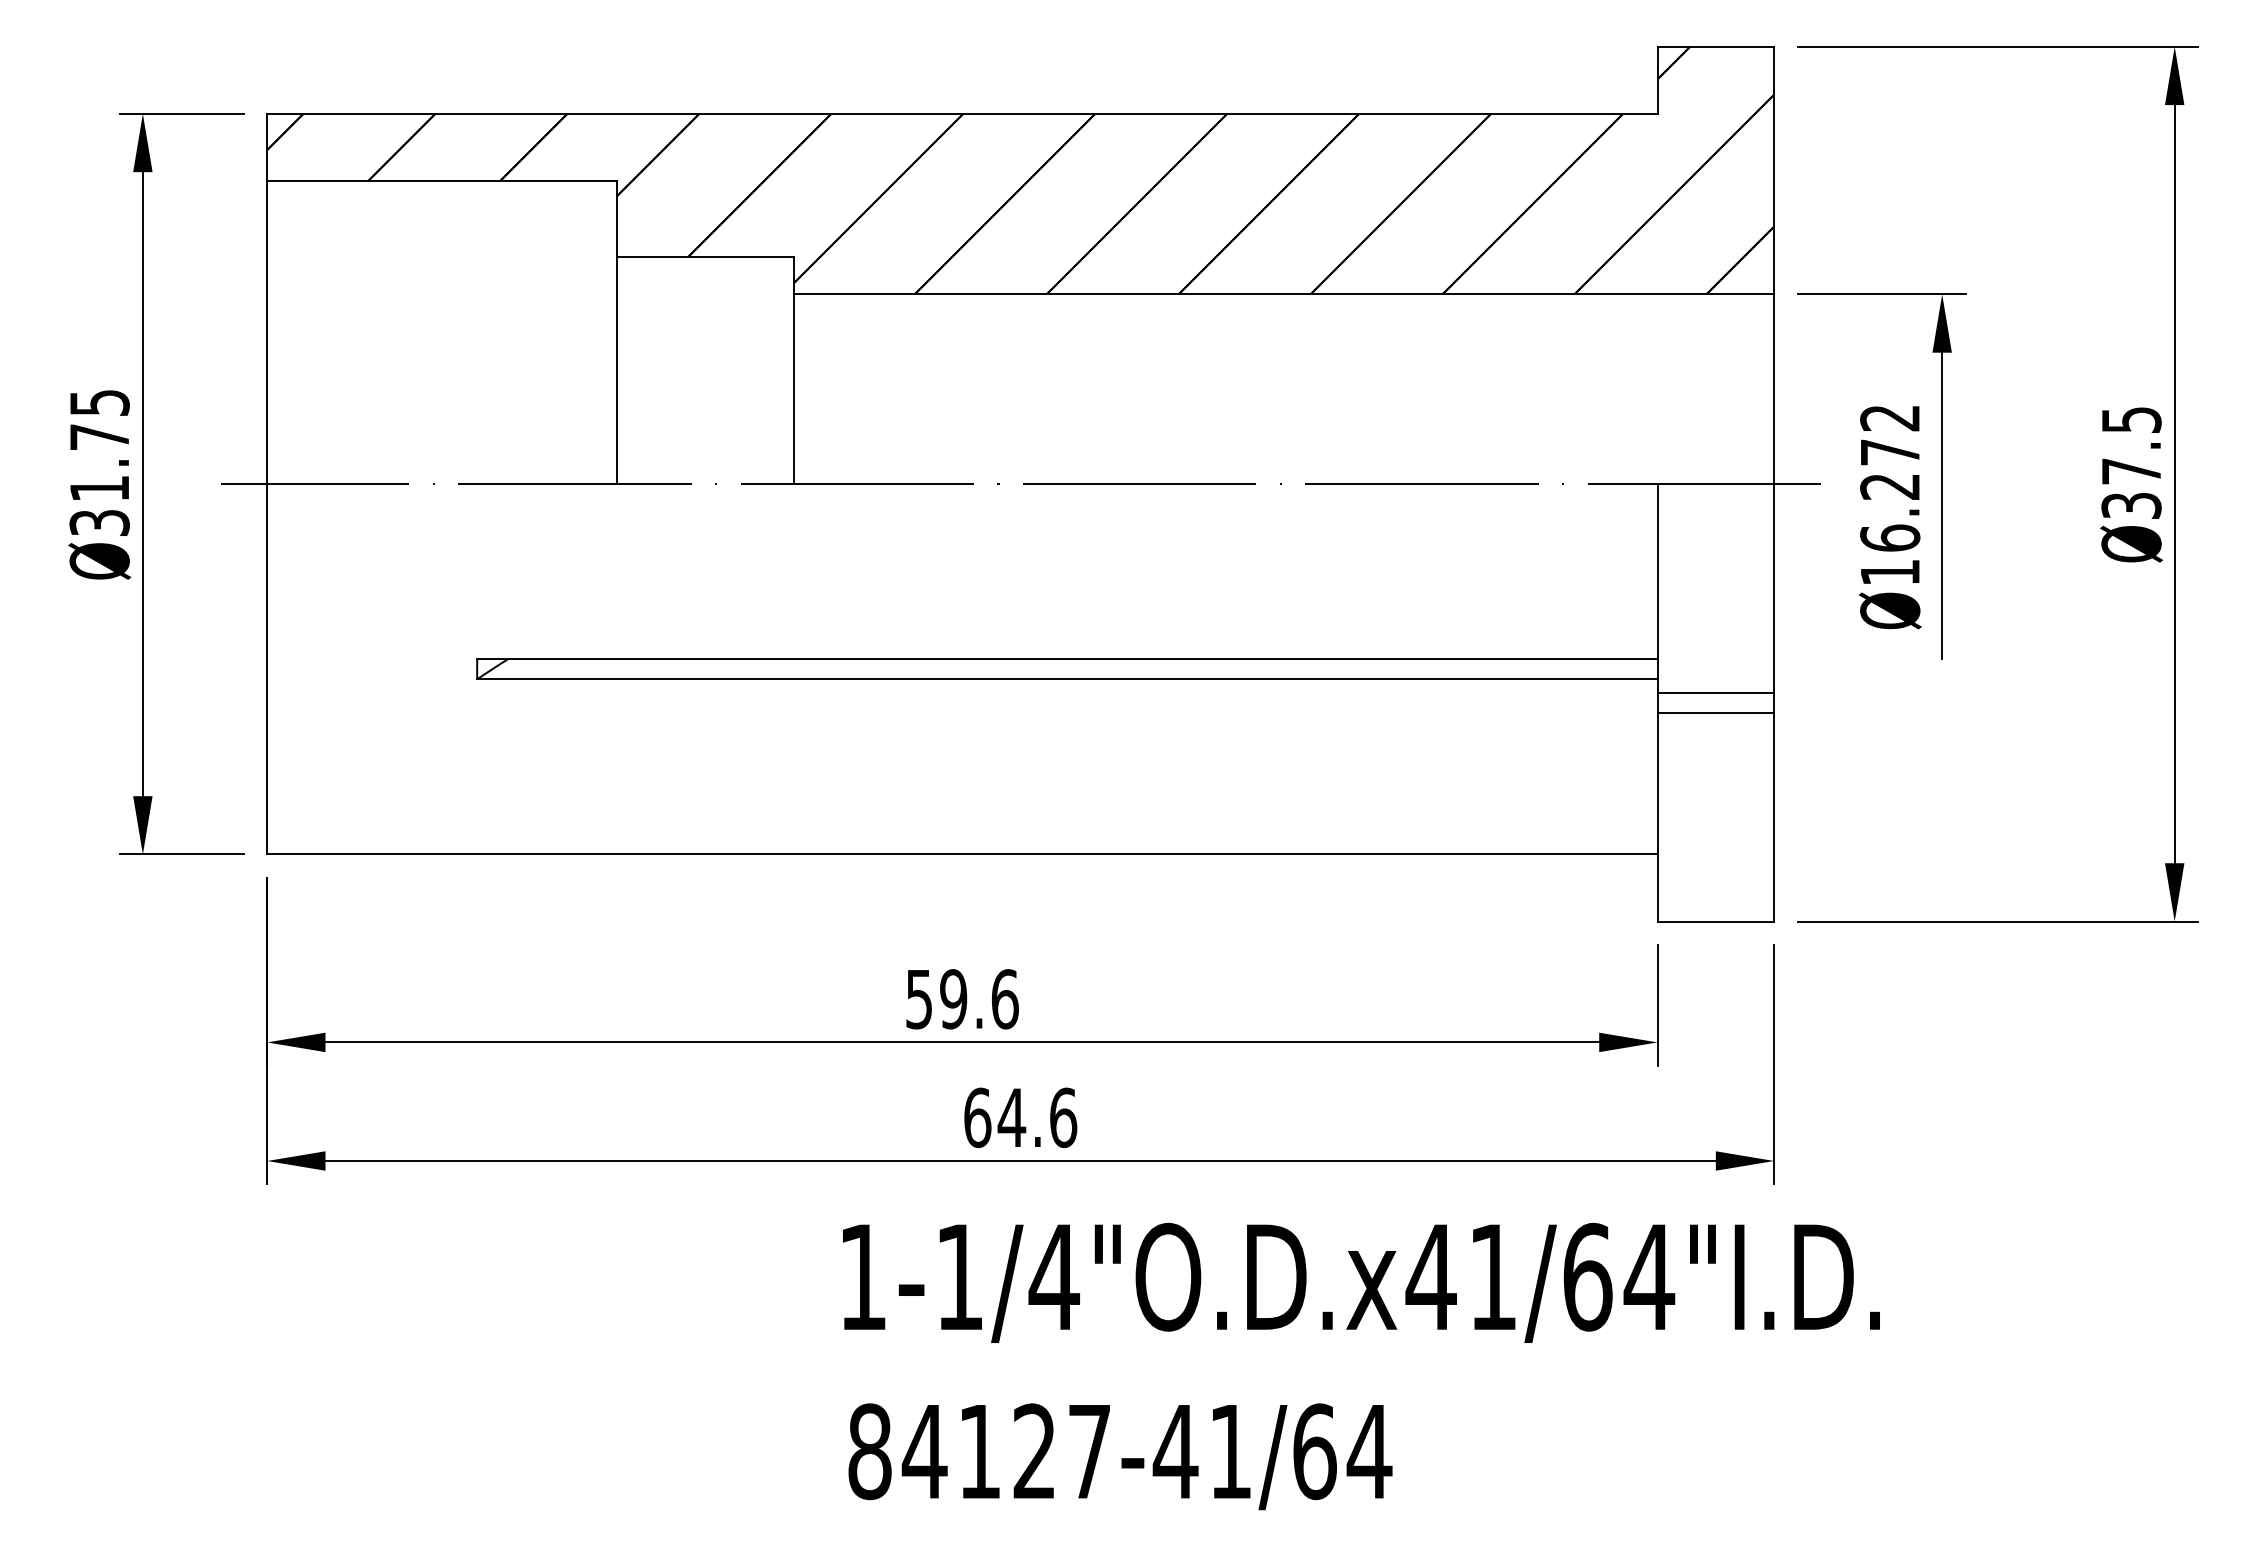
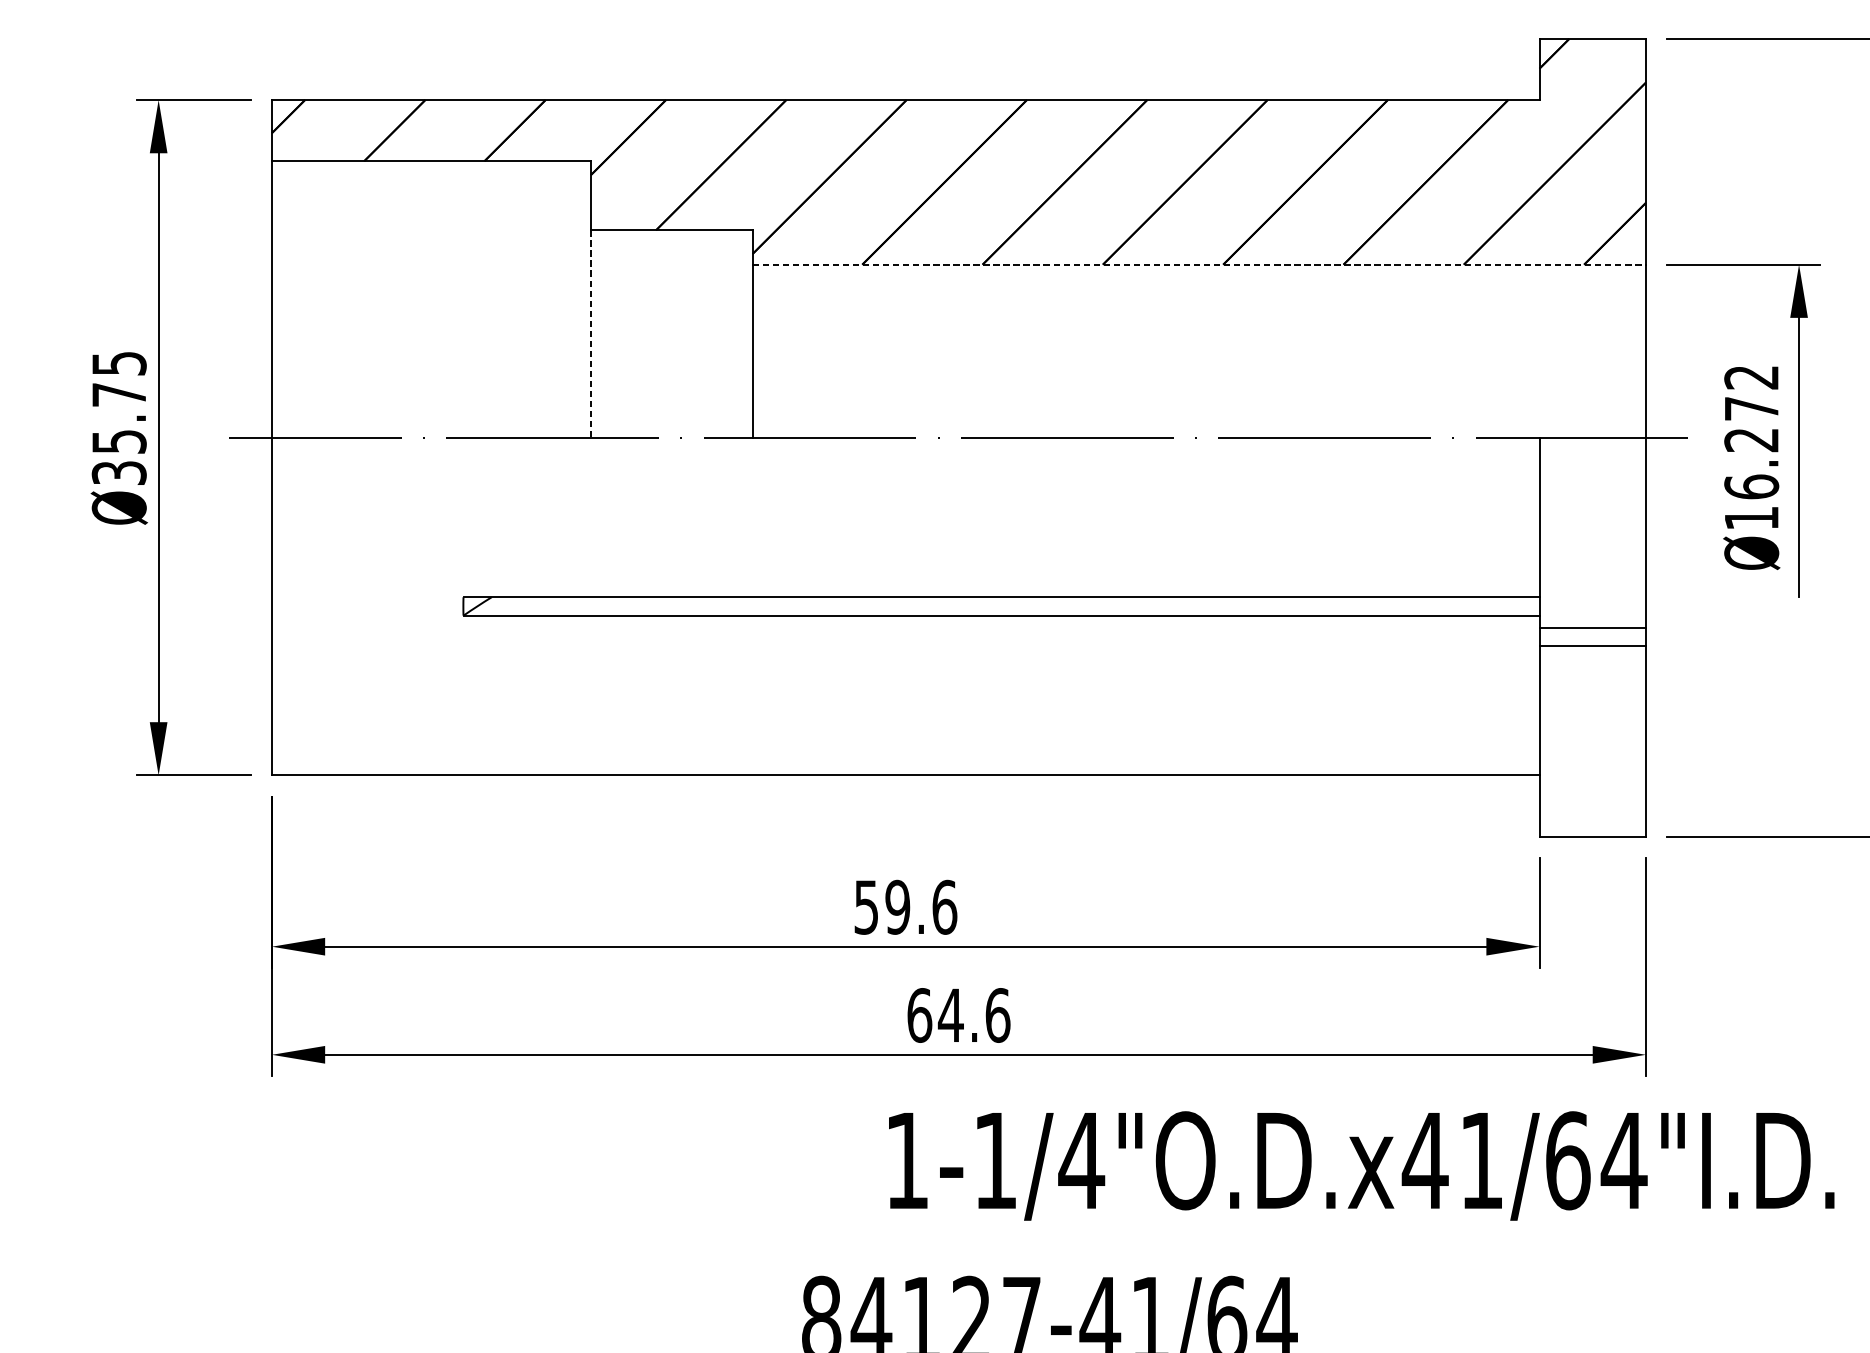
line: (1284, 294) -> (1199, 264), solid -> dashed
line: (617, 370) -> (591, 334), solid -> dashed
text: (99, 488) -> (119, 441), Ø31.75 -> Ø35.75
text: (1361, 1282) -> (1361, 1165), moved

